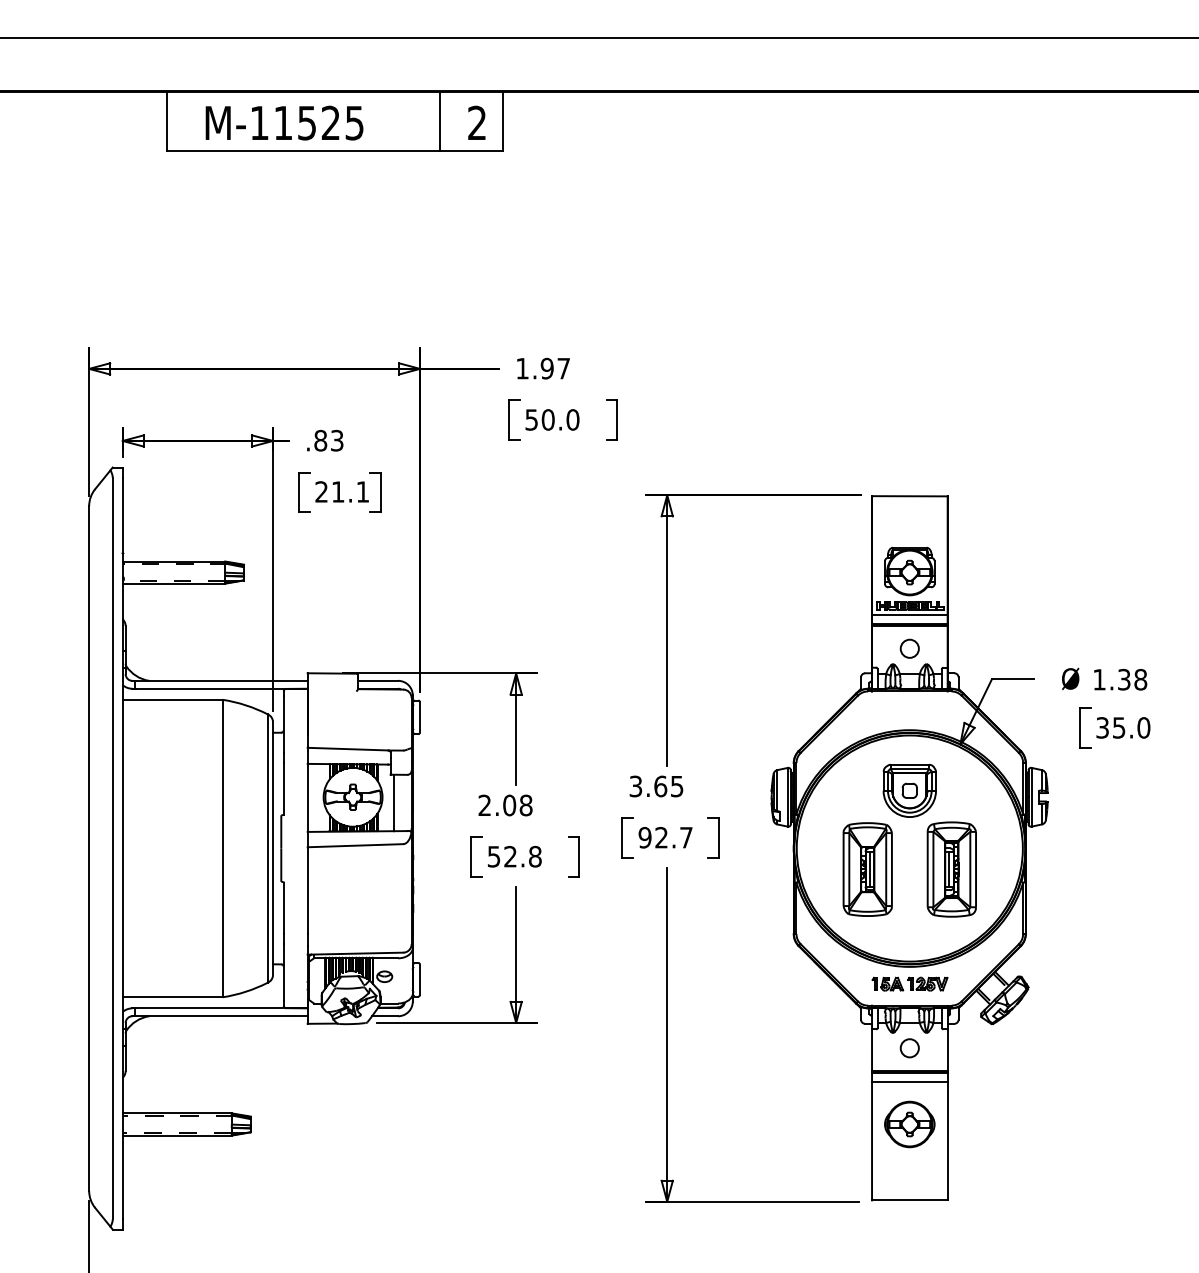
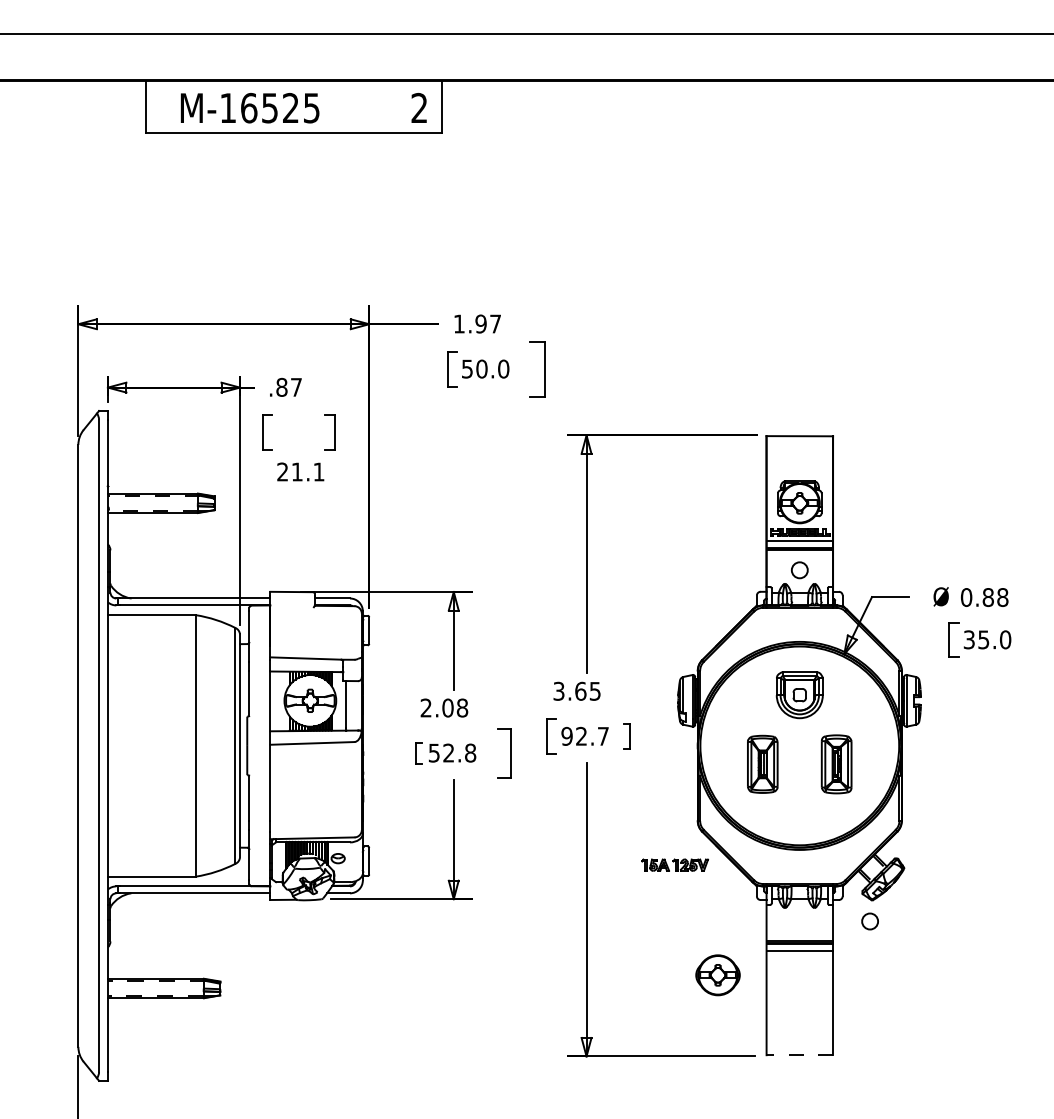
line: (439, 121) -> (386, 106), removed
text: (283, 122) -> (249, 107), M-11525 -> M-16525
part: (611, 419) -> (537, 368), size x1.6
text: (337, 440) -> (296, 387), .83 -> .87
text: (341, 491) -> (300, 471), moved
text: (1111, 679) -> (977, 597), 1.38 -> 0.88
part: (713, 837) -> (627, 736), size x0.7
part: (476, 856) -> (418, 752), size x0.6
part: (573, 856) -> (504, 752), size x1.4
part: (867, 869) -> (762, 764), size x0.7
part: (951, 869) -> (836, 764), size x0.7
part: (909, 983) -> (674, 864), moved
circle: (909, 1048) -> (869, 921), moved
part: (909, 1124) -> (717, 975), moved
line: (909, 1200) -> (799, 1055), solid -> dashed

